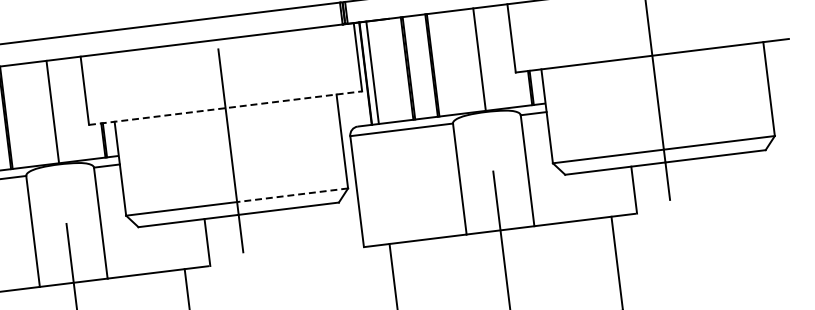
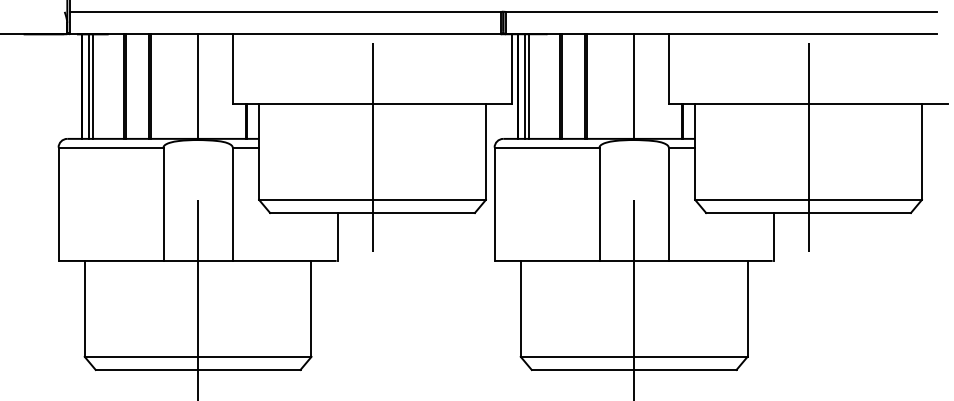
line: (376, 72) -> (528, 86), added
line: (225, 108) -> (372, 104), dashed -> solid
line: (292, 194) -> (429, 199), dashed -> solid

